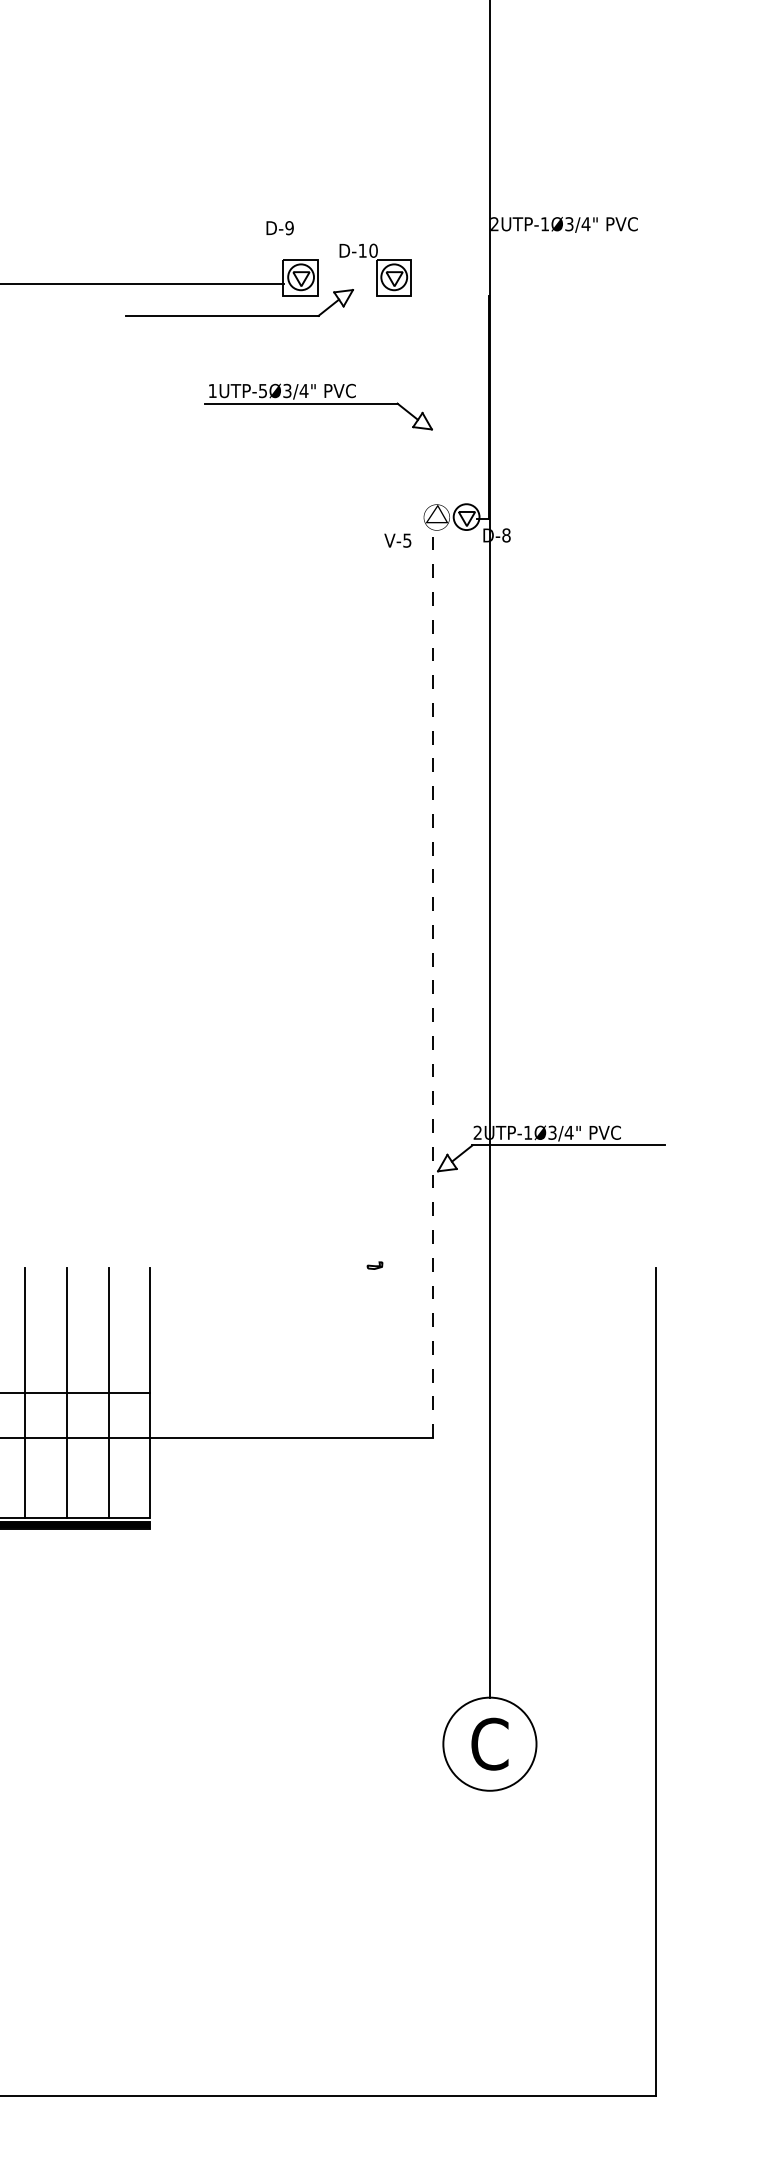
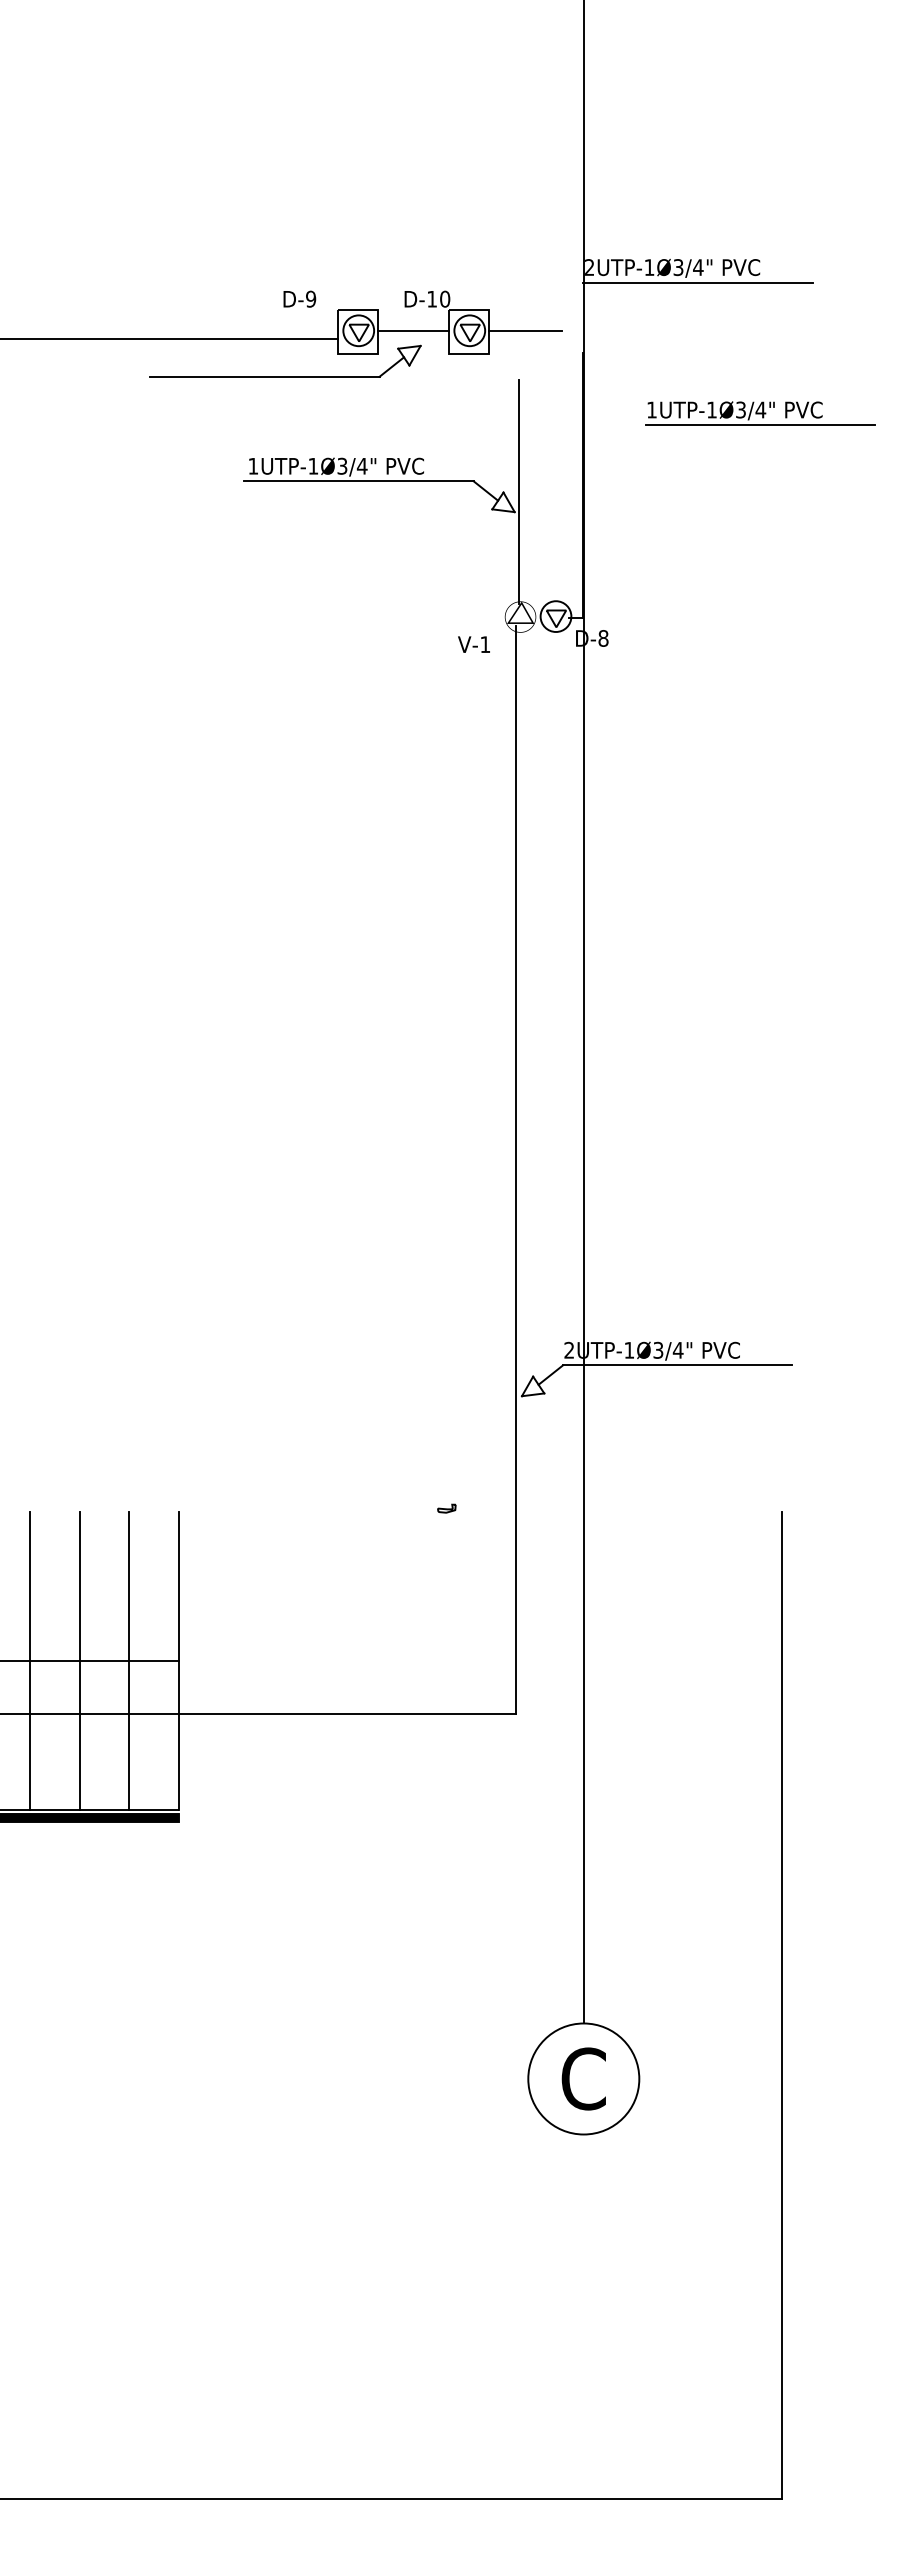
text: (279, 227) -> (299, 298), moved
line: (585, 236) -> (697, 282), added
line: (347, 277) -> (413, 331), added
line: (441, 277) -> (525, 331), added
part: (638, 346) -> (760, 413), added
text: (263, 391) -> (313, 466), 1UTP-5Ø3/4" -> 1UTP-1Ø3/4"
line: (435, 412) -> (518, 492), added
text: (407, 540) -> (485, 644), V-5 -> V-1
line: (433, 981) -> (516, 1169), dashed -> solid

